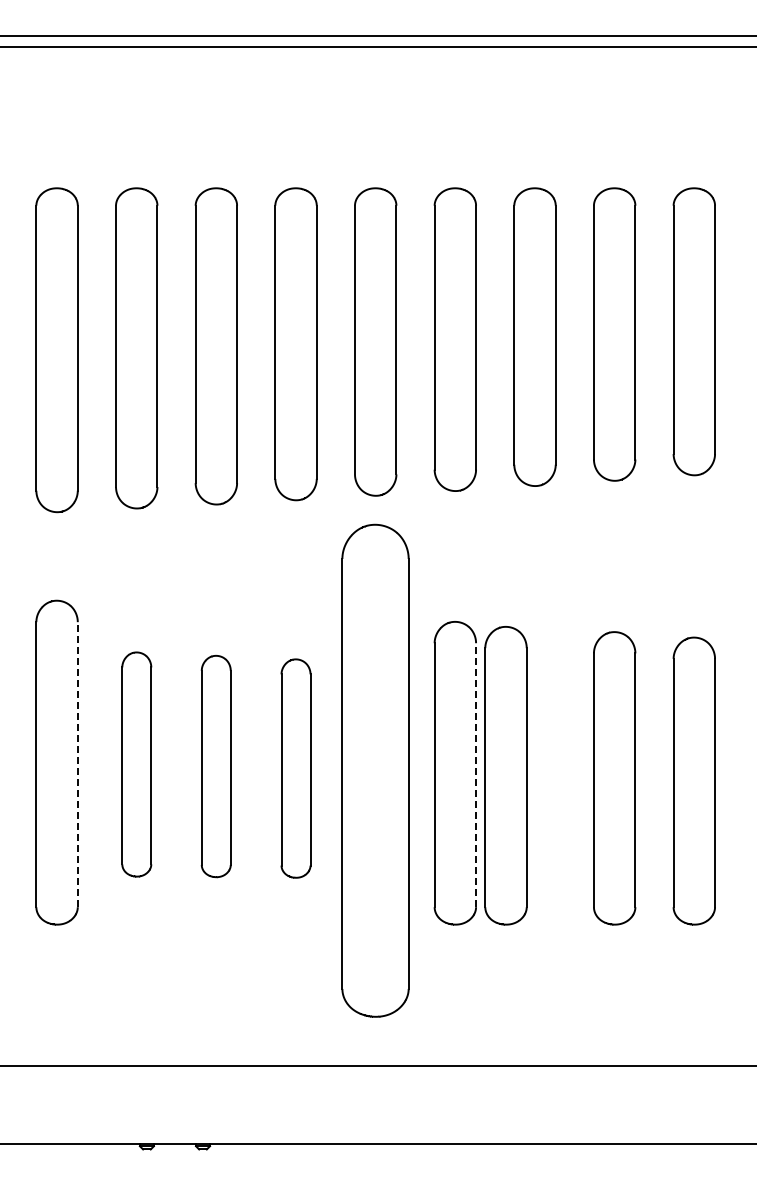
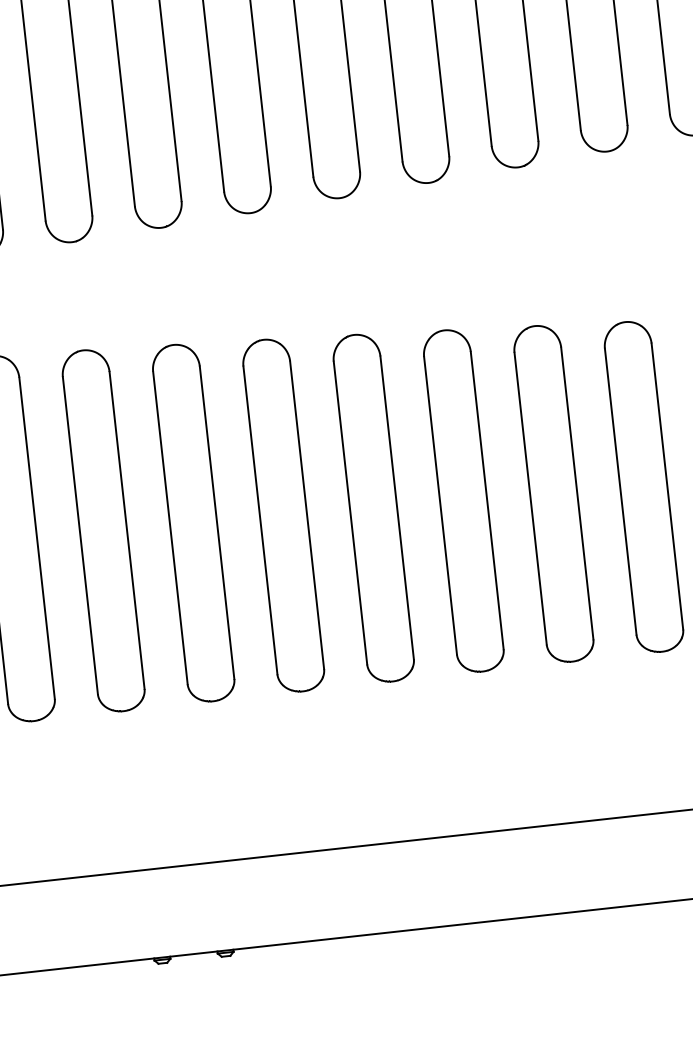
line: (77, 764) -> (36, 538), dashed -> solid
part: (136, 764) -> (103, 530), size x1.43
part: (215, 766) -> (192, 523), size x1.43
part: (295, 768) -> (282, 515), size x1.43
part: (375, 770) -> (373, 507), size x0.62
line: (476, 775) -> (487, 500), dashed -> solid
part: (505, 775) -> (553, 493), moved

